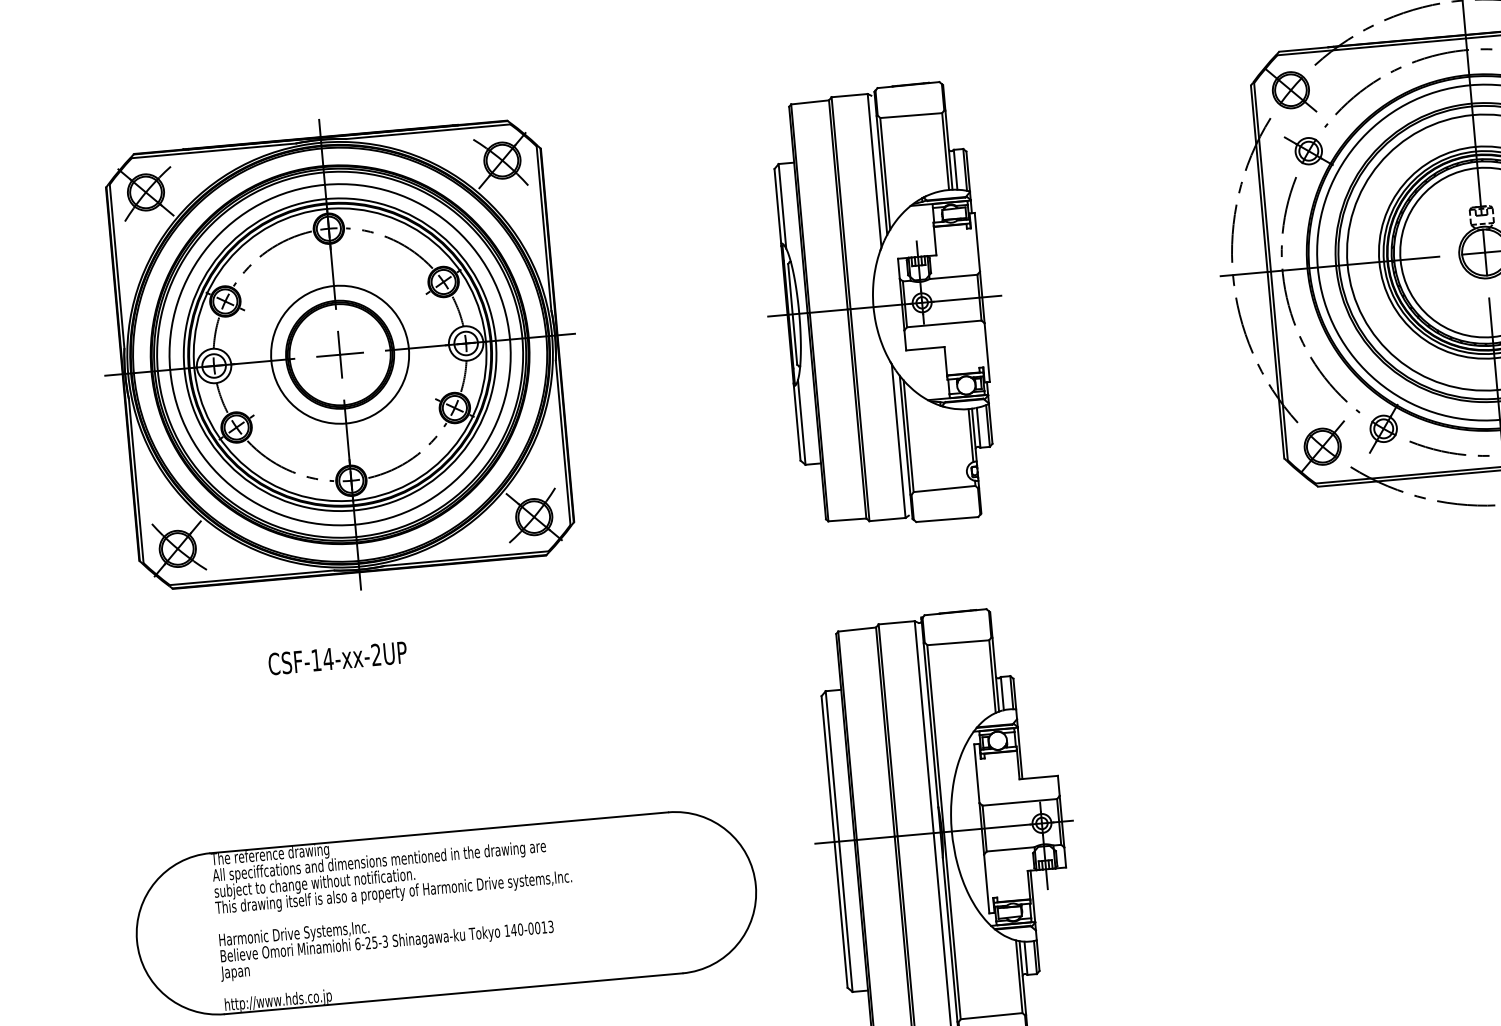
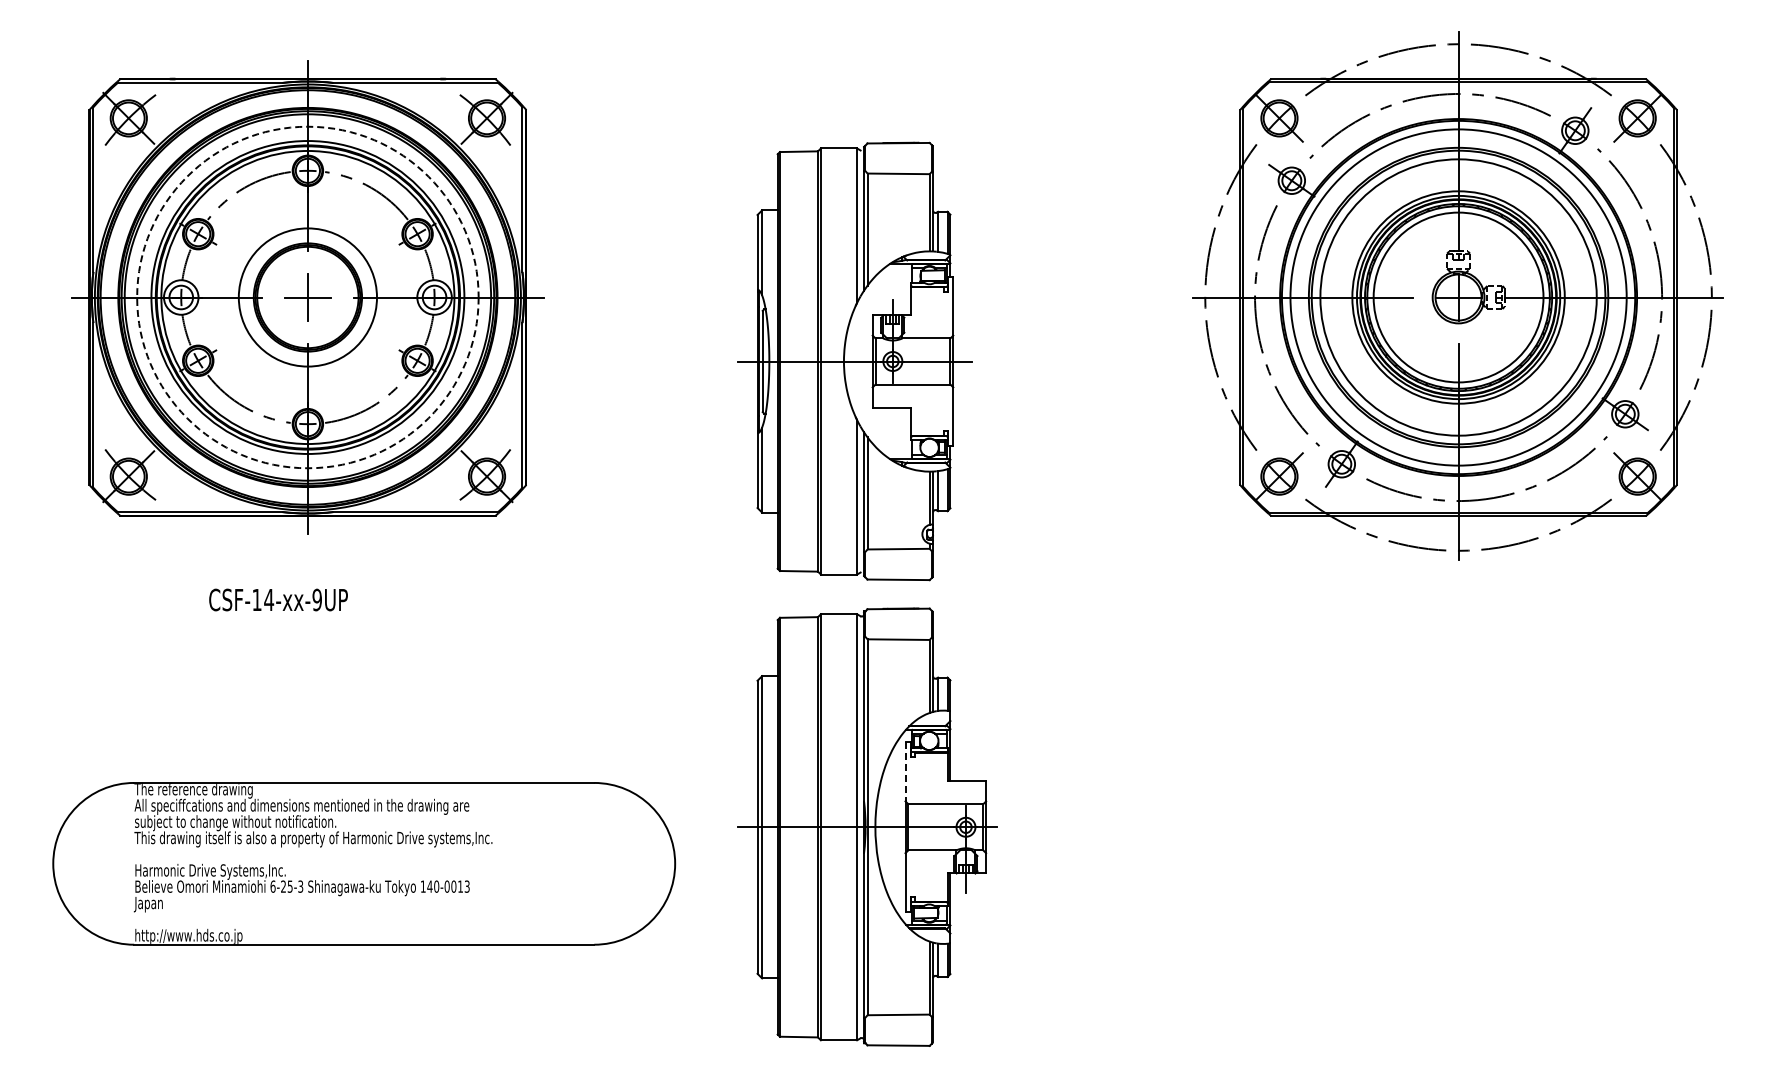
part: (884, 306) -> (854, 361), moved
circle: (339, 354) -> (307, 297), solid -> dashed
text: (375, 654) -> (316, 599), CSF-14-xx-2UP -> CSF-14-xx-9UP
line: (976, 773) -> (905, 771), solid -> dashed

